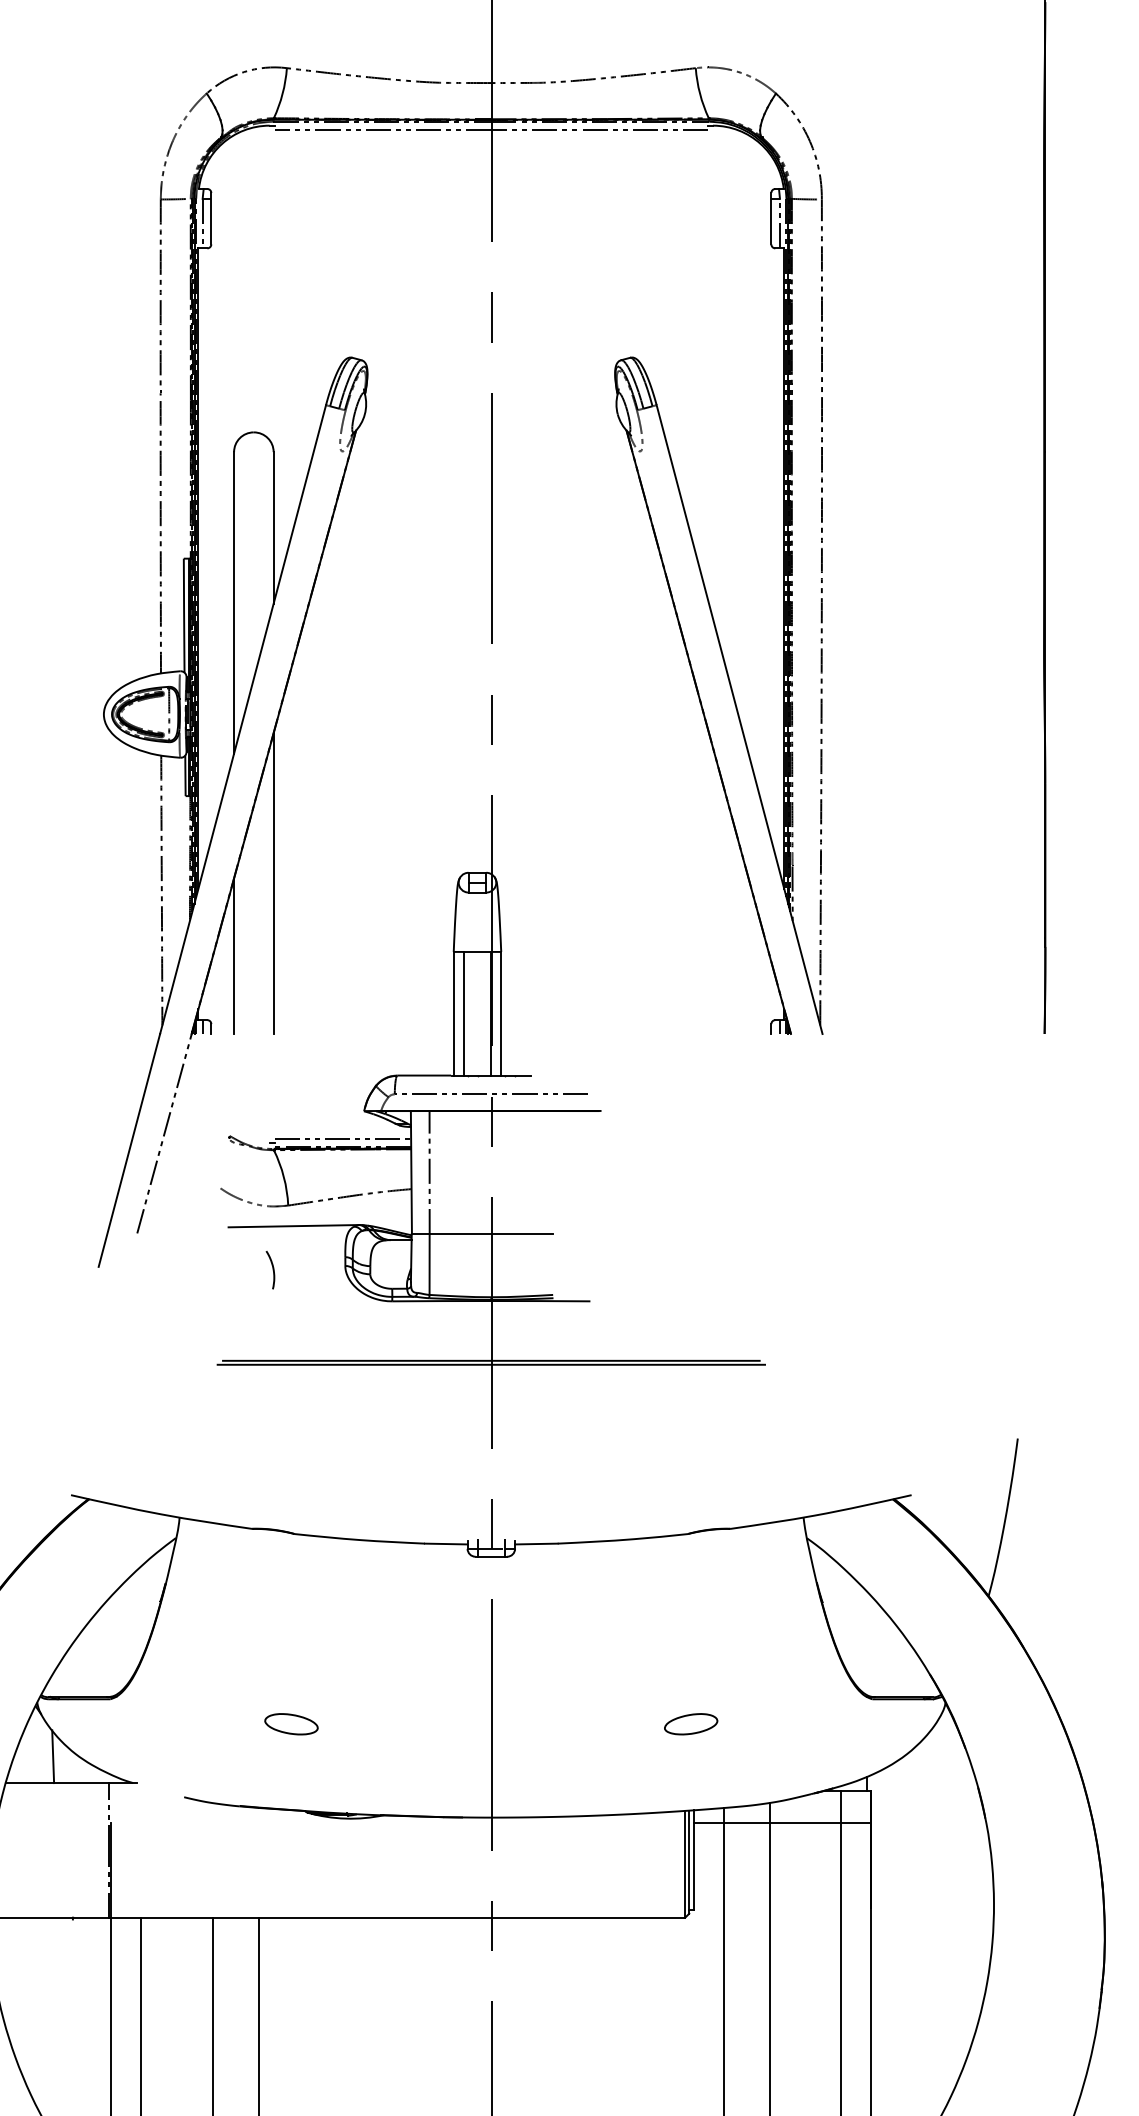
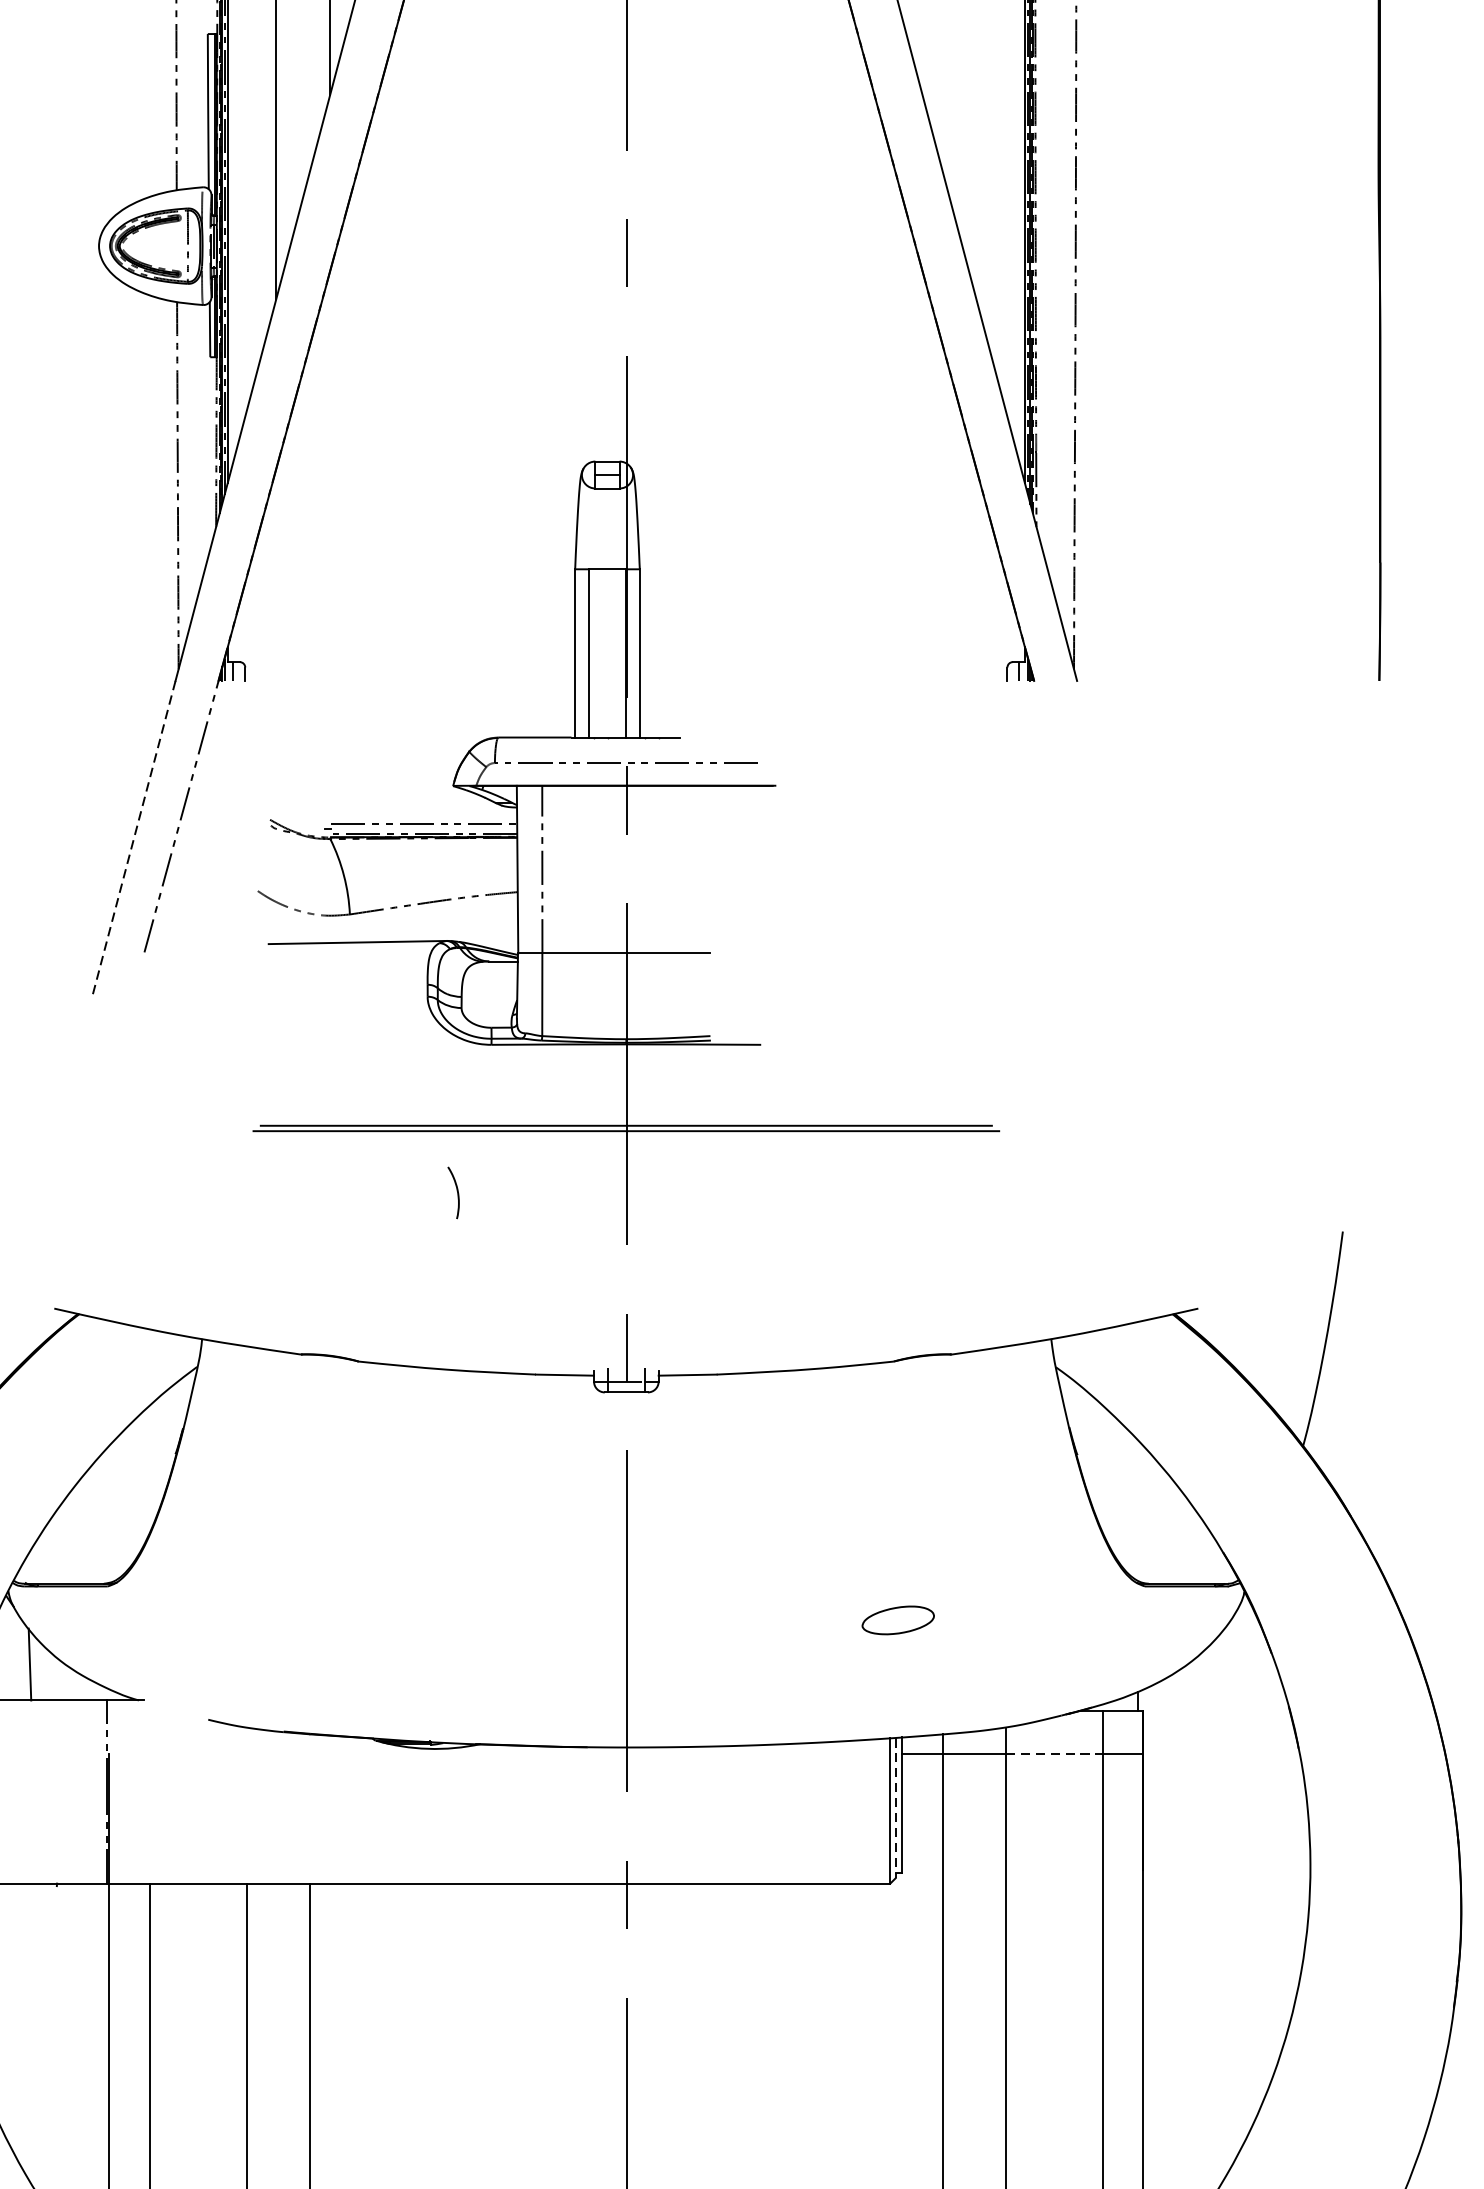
line: (273, 883) -> (329, 476), removed
line: (234, 955) -> (276, 574), removed
line: (129, 1150) -> (133, 839), solid -> dashed
curve: (272, 1270) -> (456, 1193), moved
part: (291, 1724) -> (354, 1620), removed
line: (805, 1822) -> (1053, 1754), solid -> dashed
line: (689, 1862) -> (896, 1808), solid -> dashed

